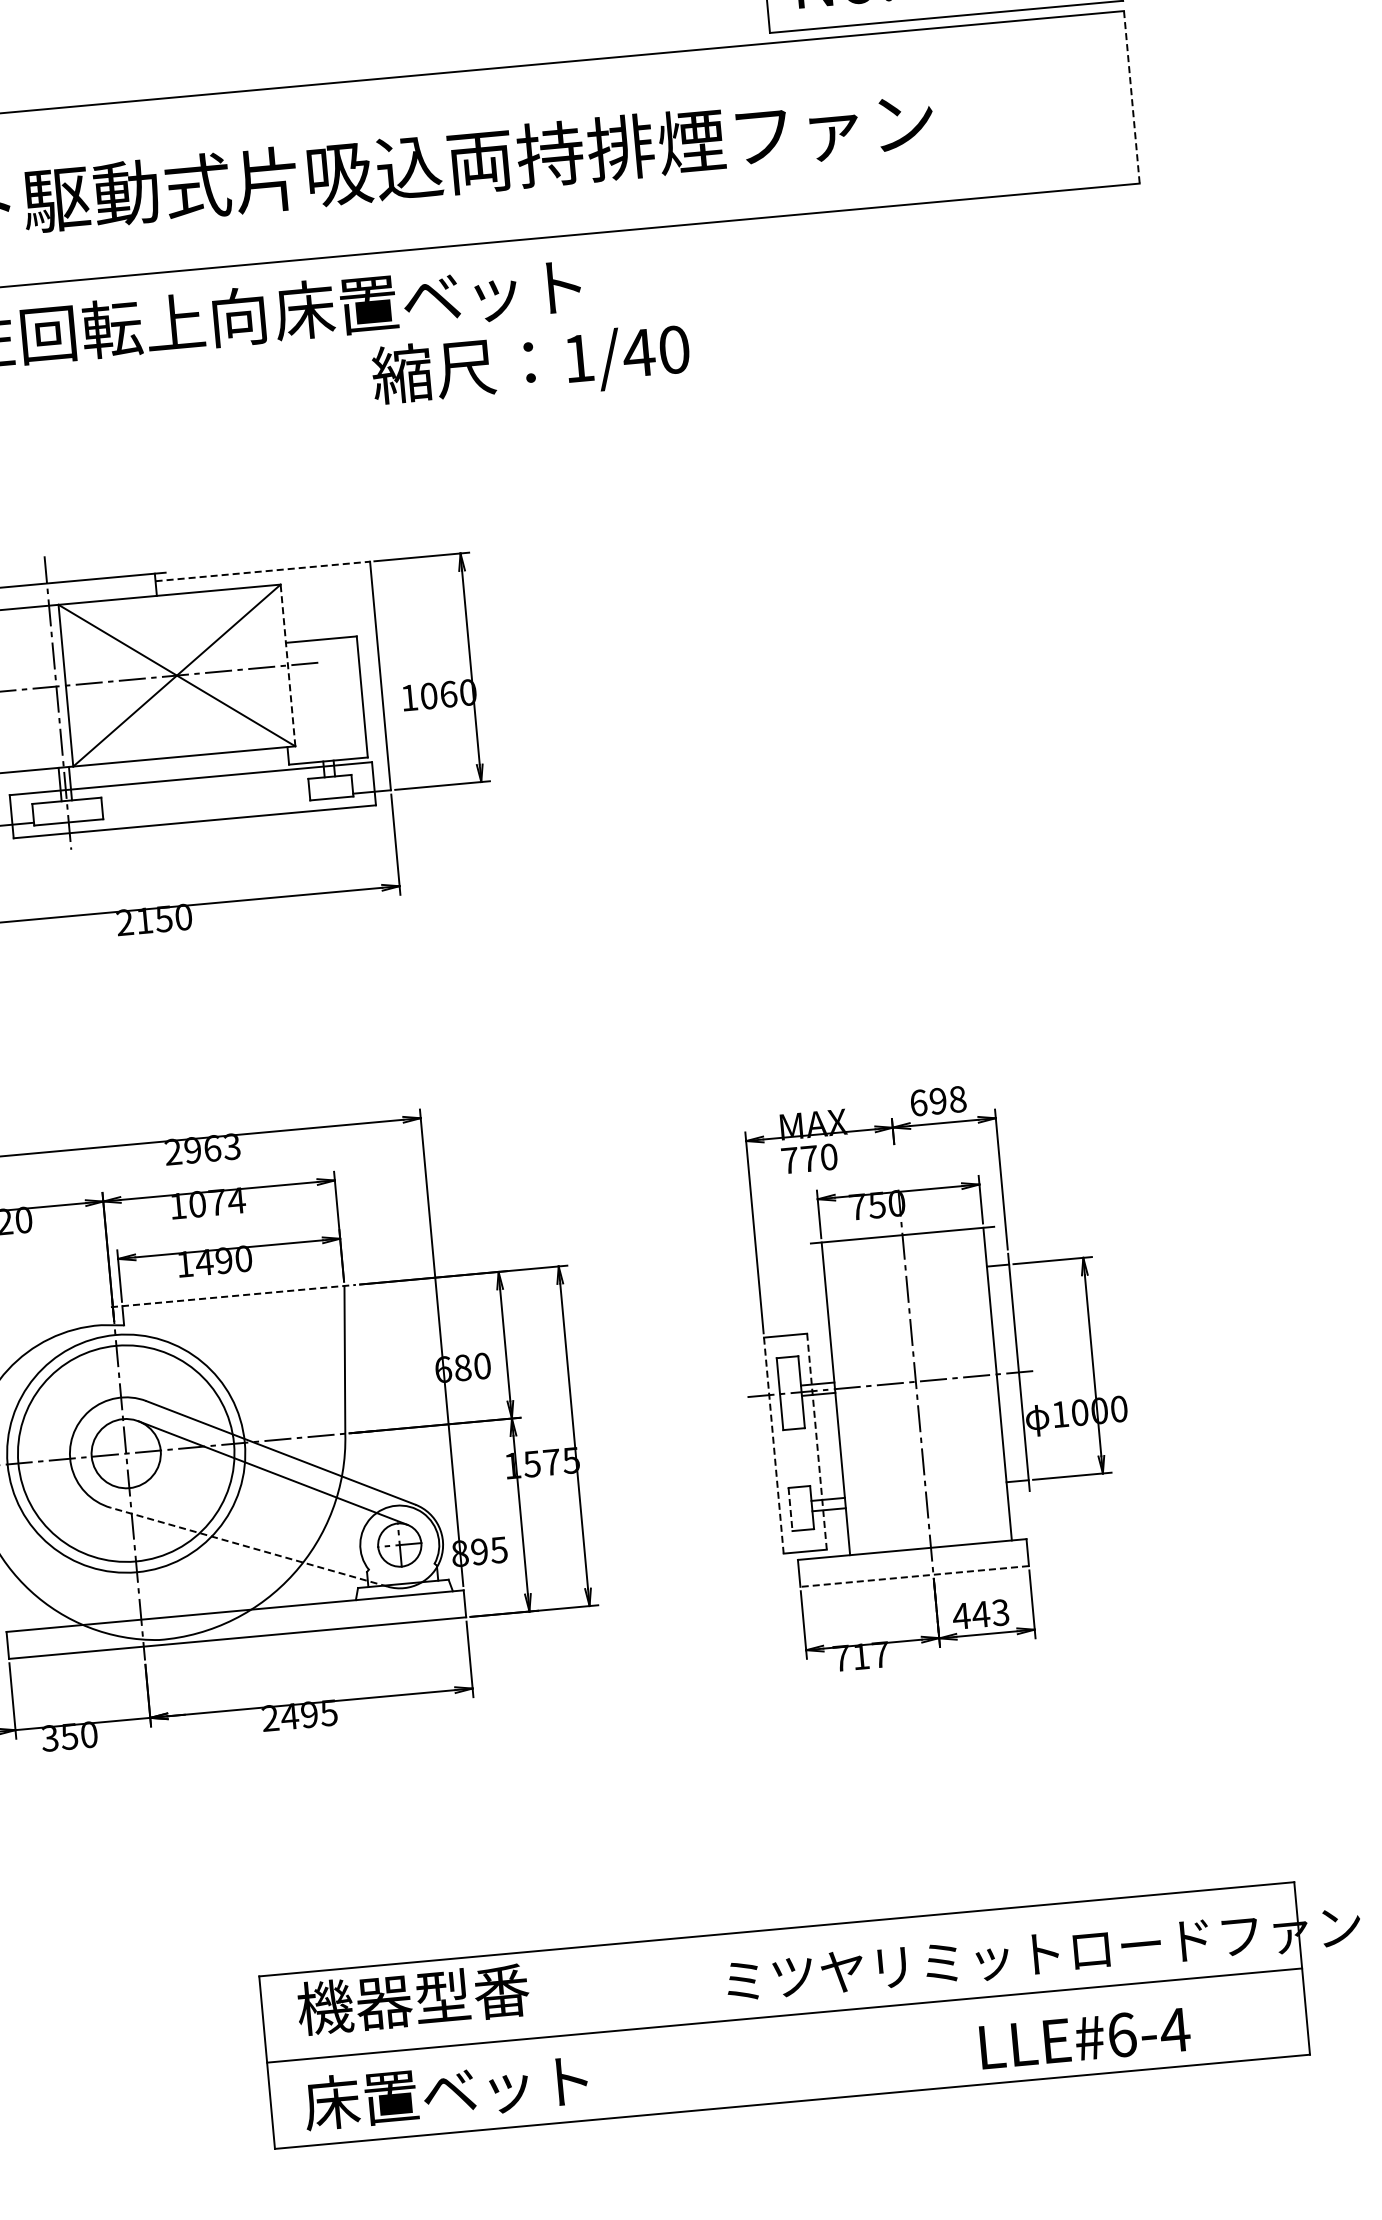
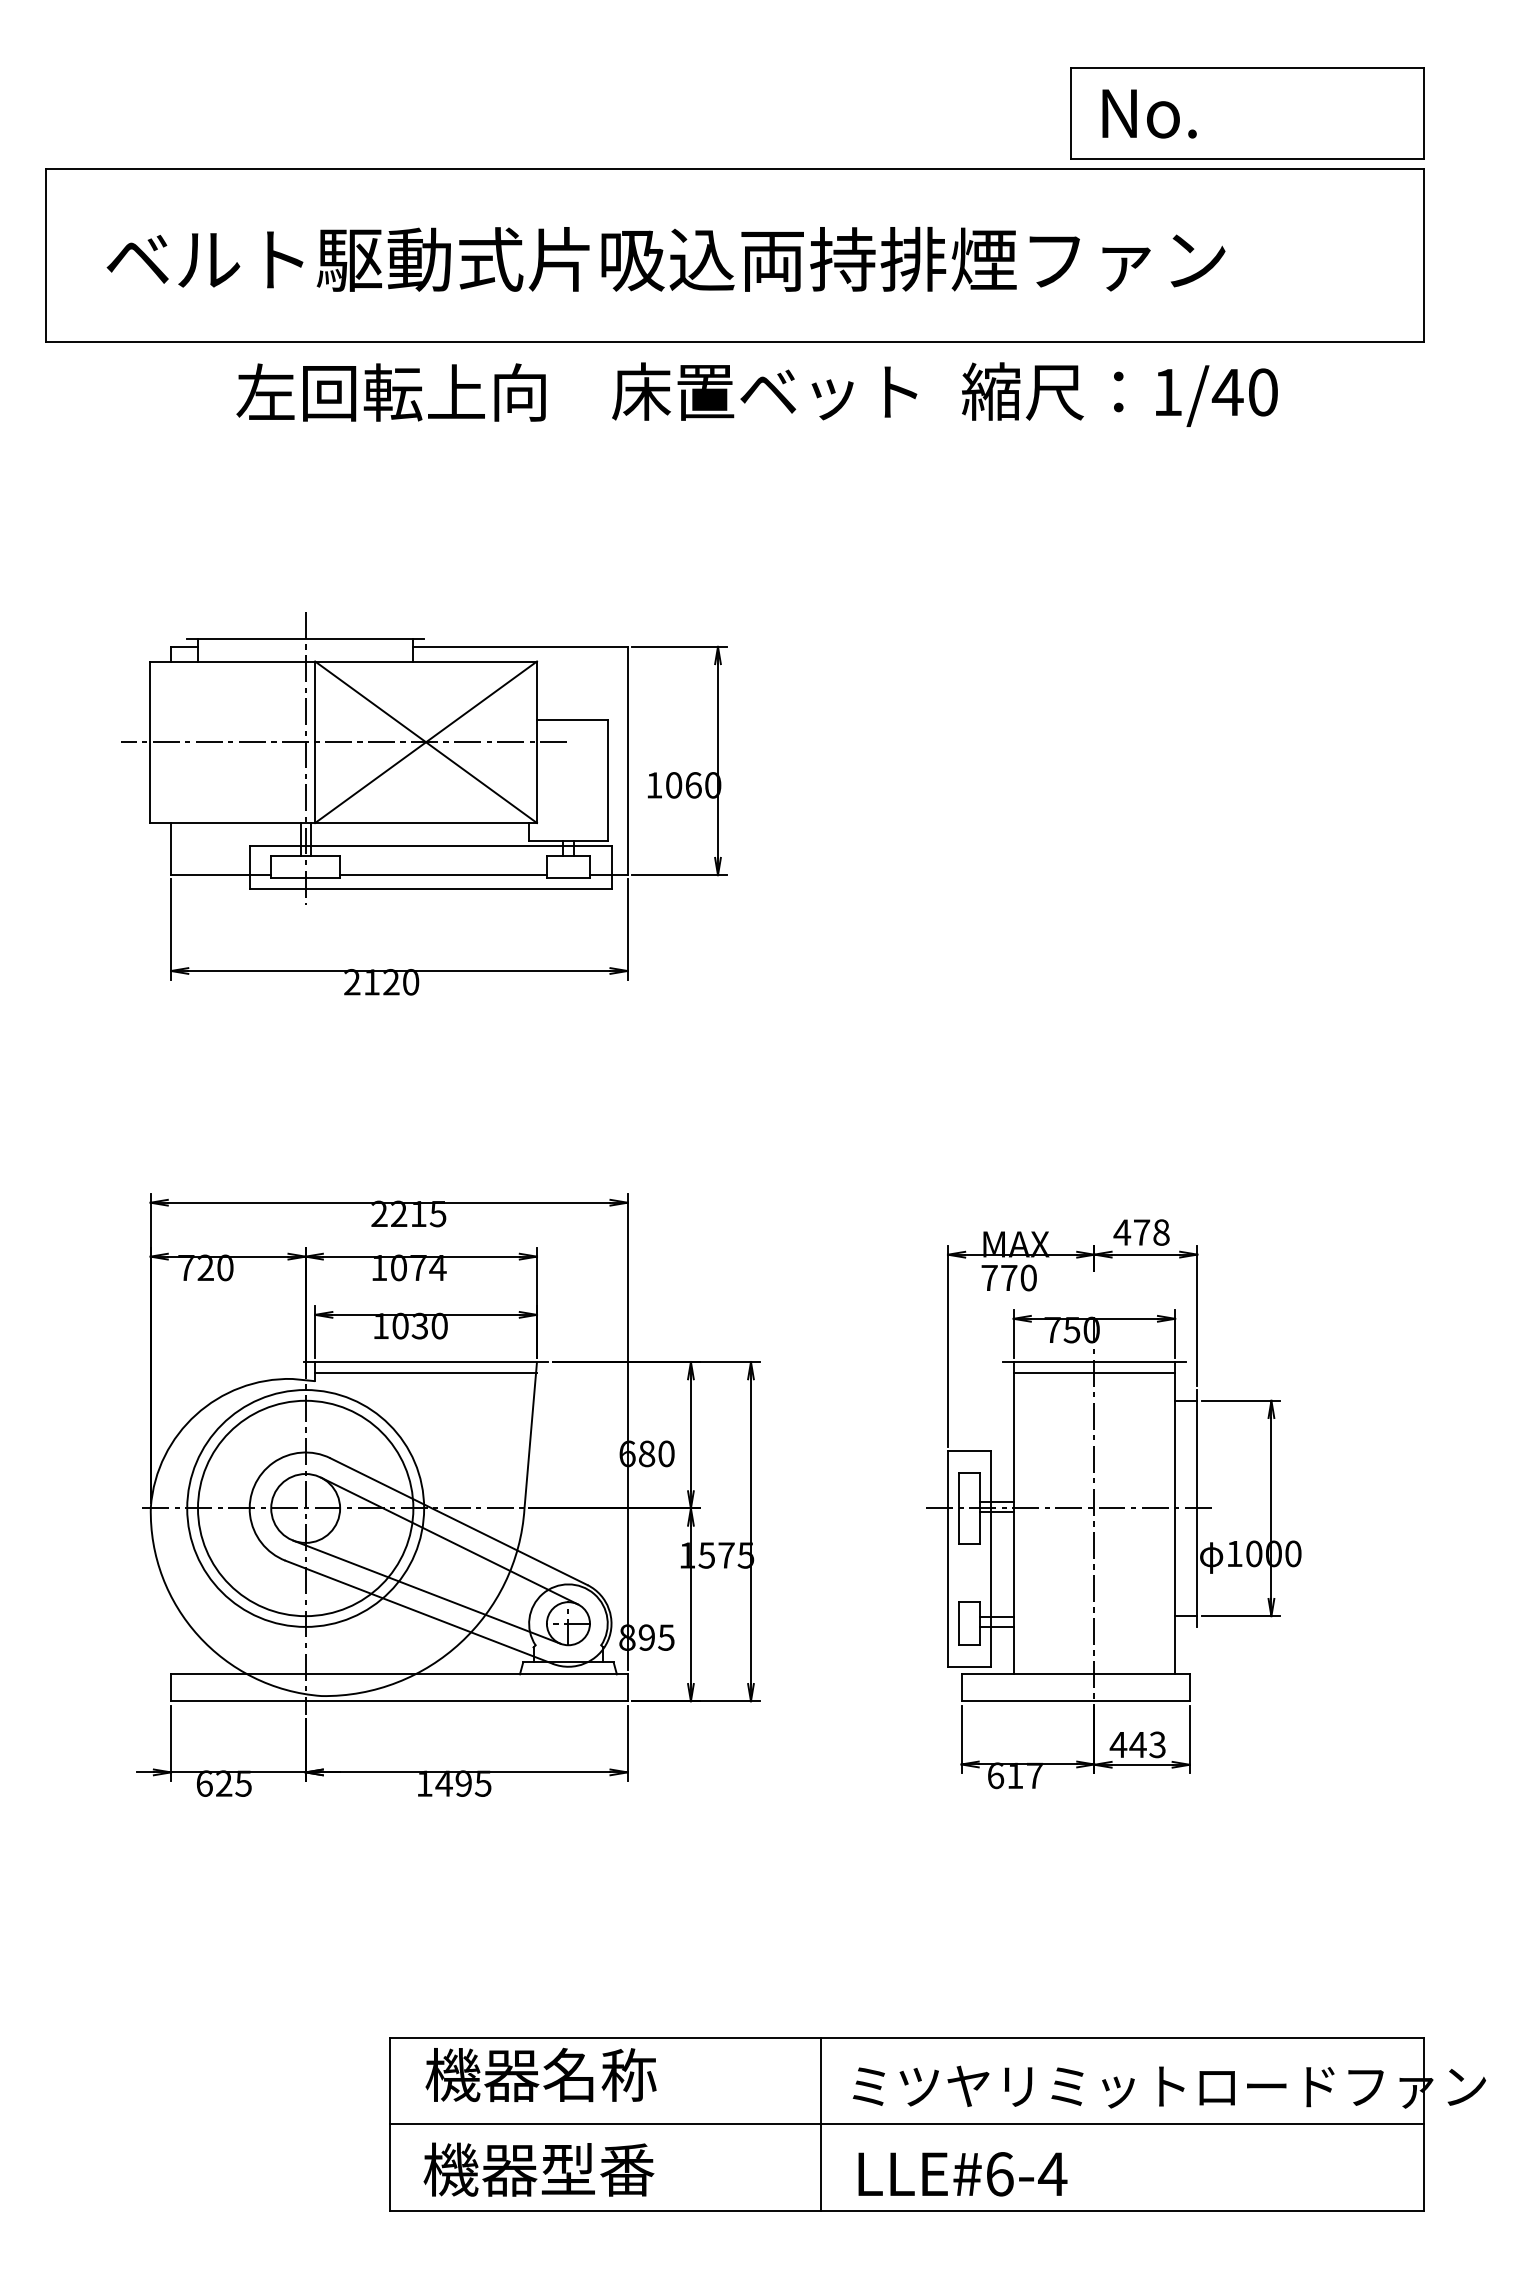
line: (1132, 98) -> (1424, 256), dashed -> solid
text: (427, 298) -> (764, 391), moved
text: (530, 365) -> (1119, 394), moved
line: (263, 571) -> (521, 646), dashed -> solid
line: (288, 665) -> (537, 742), dashed -> solid
line: (206, 807) -> (443, 875), added
text: (164, 919) -> (391, 982), 2150 -> 2120
text: (927, 1102) -> (1131, 1232), 698 -> 478
text: (212, 1148) -> (418, 1213), 2963 -> 2215
line: (903, 1245) -> (1094, 1372), added
text: (213, 1261) -> (409, 1325), 1490 -> 1030
line: (233, 1296) -> (426, 1362), dashed -> solid
line: (234, 1306) -> (426, 1372), added
line: (817, 1441) -> (991, 1558), dashed -> solid
line: (773, 1445) -> (947, 1558), dashed -> solid
line: (790, 1509) -> (958, 1623), dashed -> solid
line: (254, 1525) -> (426, 1591), added
line: (248, 1547) -> (418, 1612), dashed -> solid
line: (914, 1576) -> (1075, 1701), dashed -> solid
text: (841, 1658) -> (995, 1775), 717 -> 617
text: (270, 1718) -> (424, 1783), 2495 -> 1495
text: (69, 1736) -> (223, 1783), 350 -> 625
text: (471, 1993) -> (599, 2074), 機器型番 -> 機器名称
line: (698, 2023) -> (821, 2124), added
text: (1084, 2038) -> (962, 2174), moved
text: (445, 2091) -> (564, 2169), 床置ベット -> 機器型番

